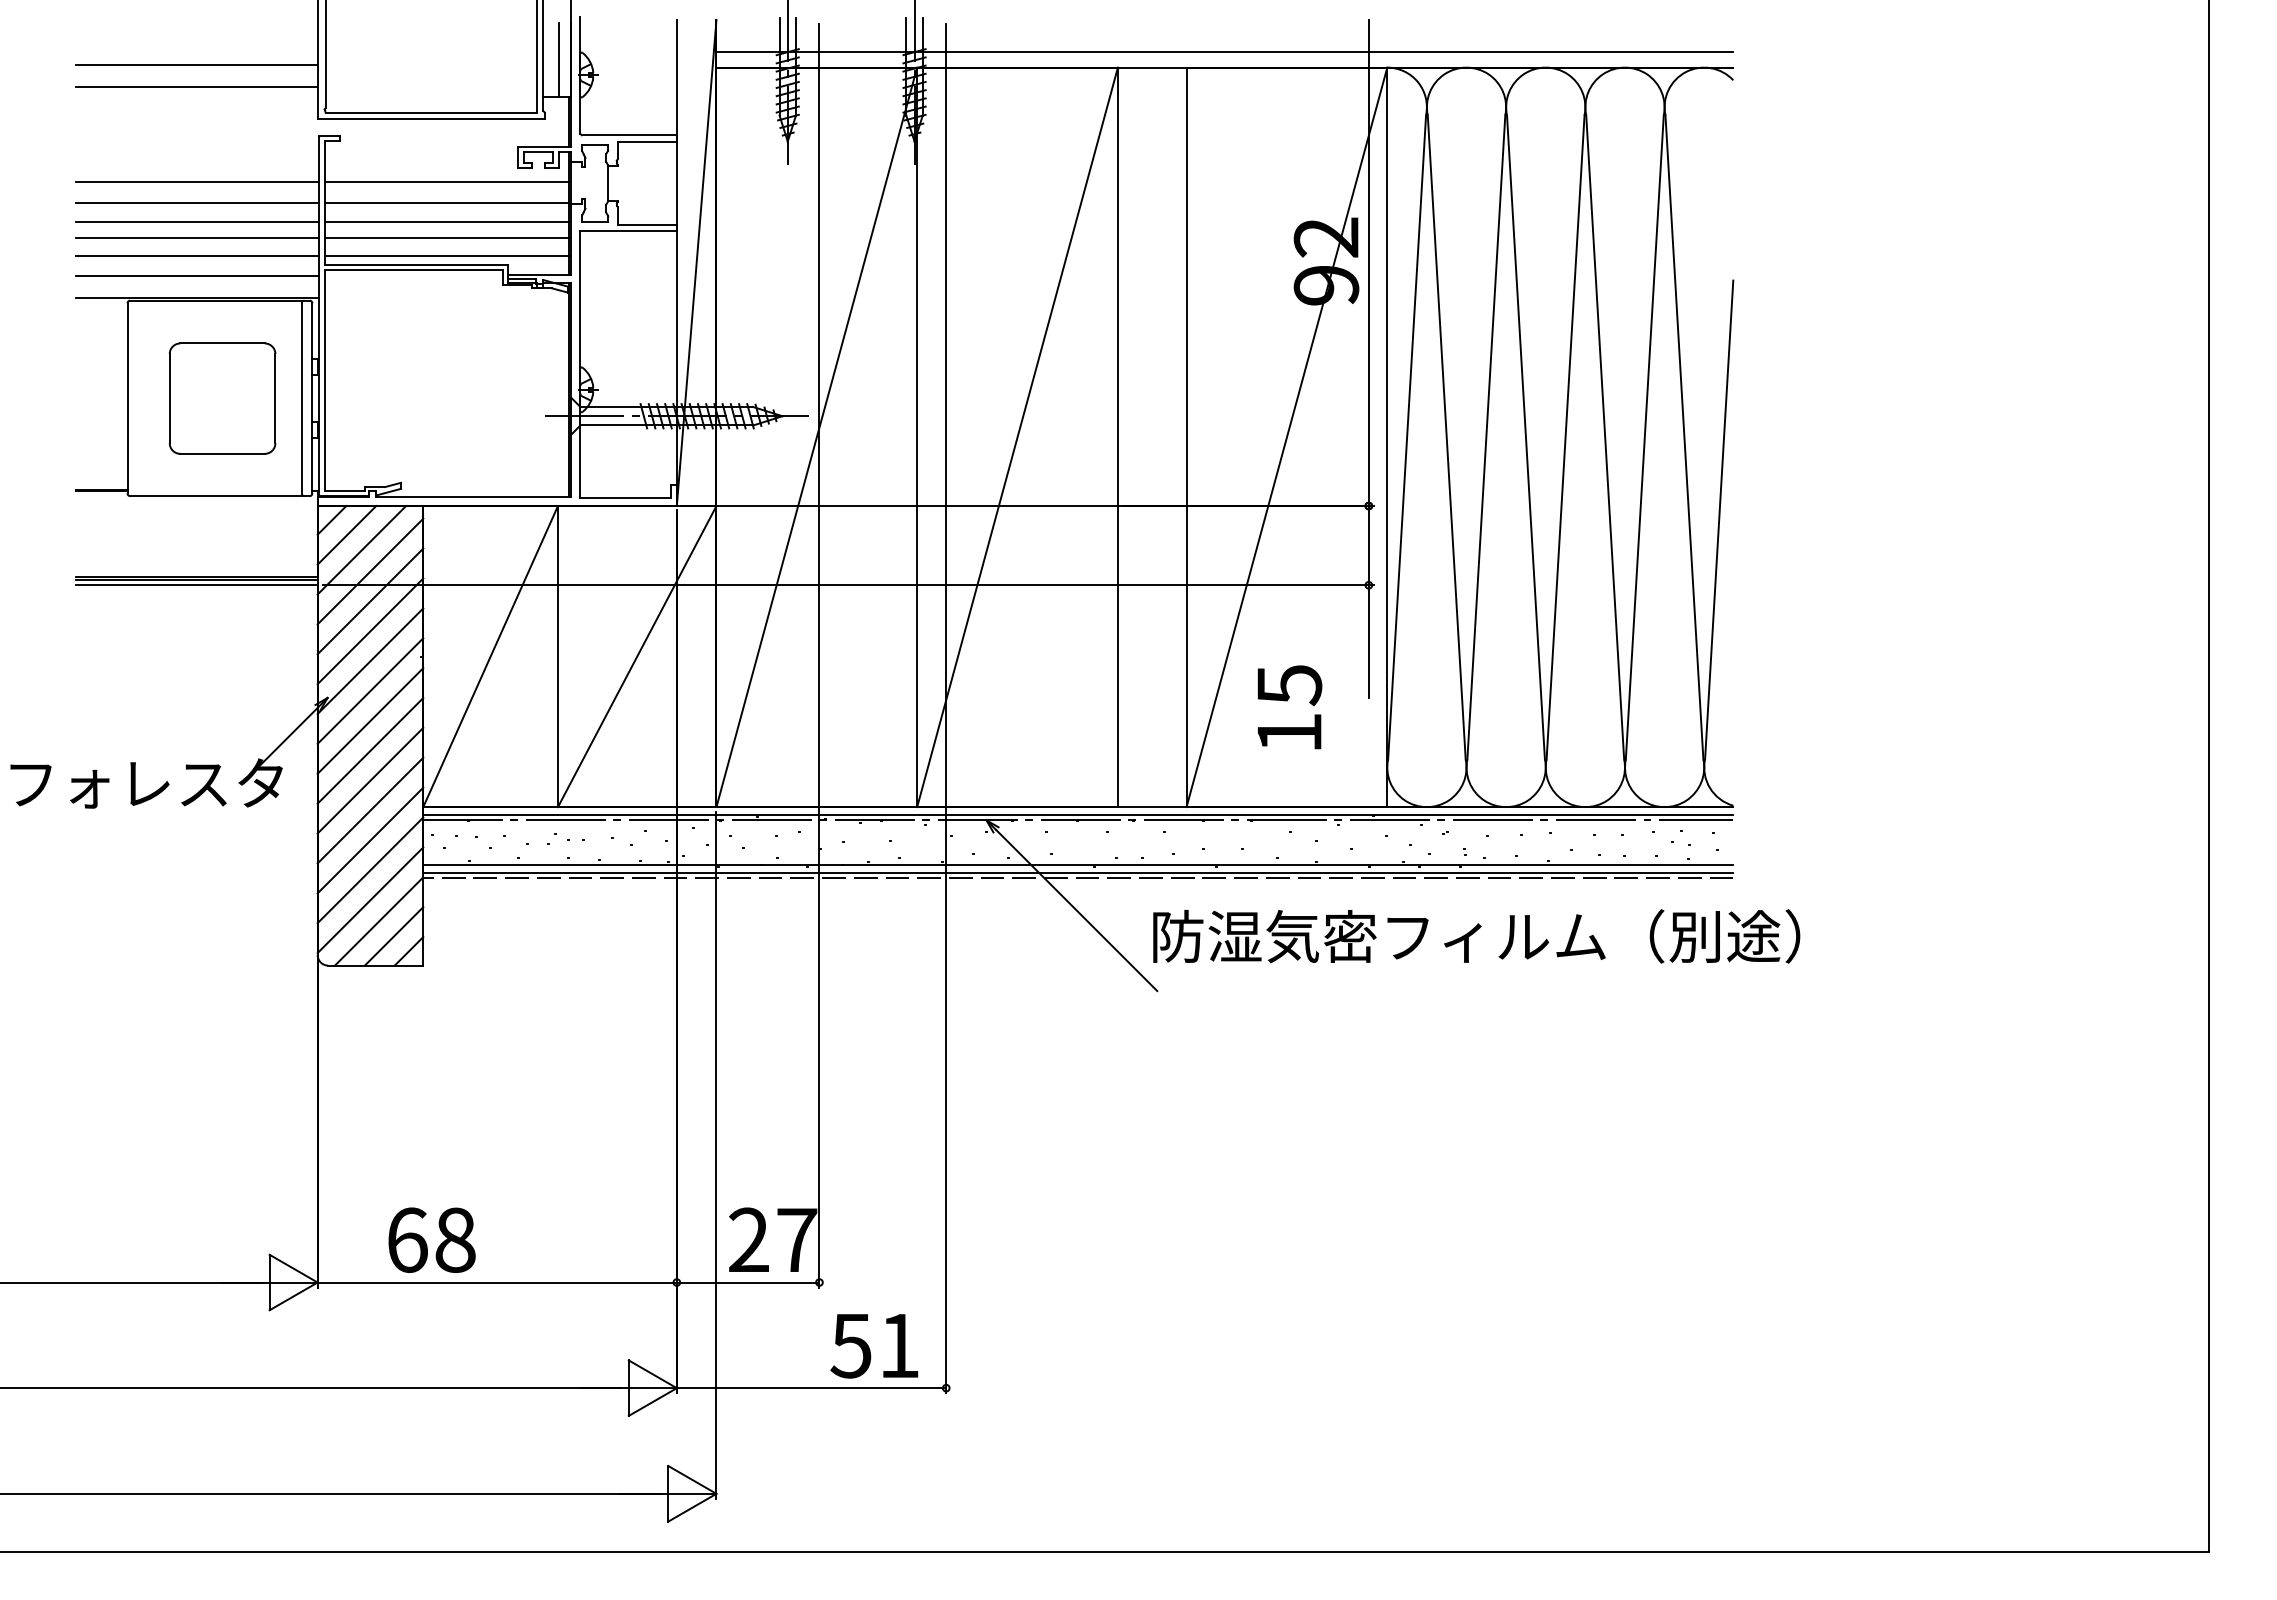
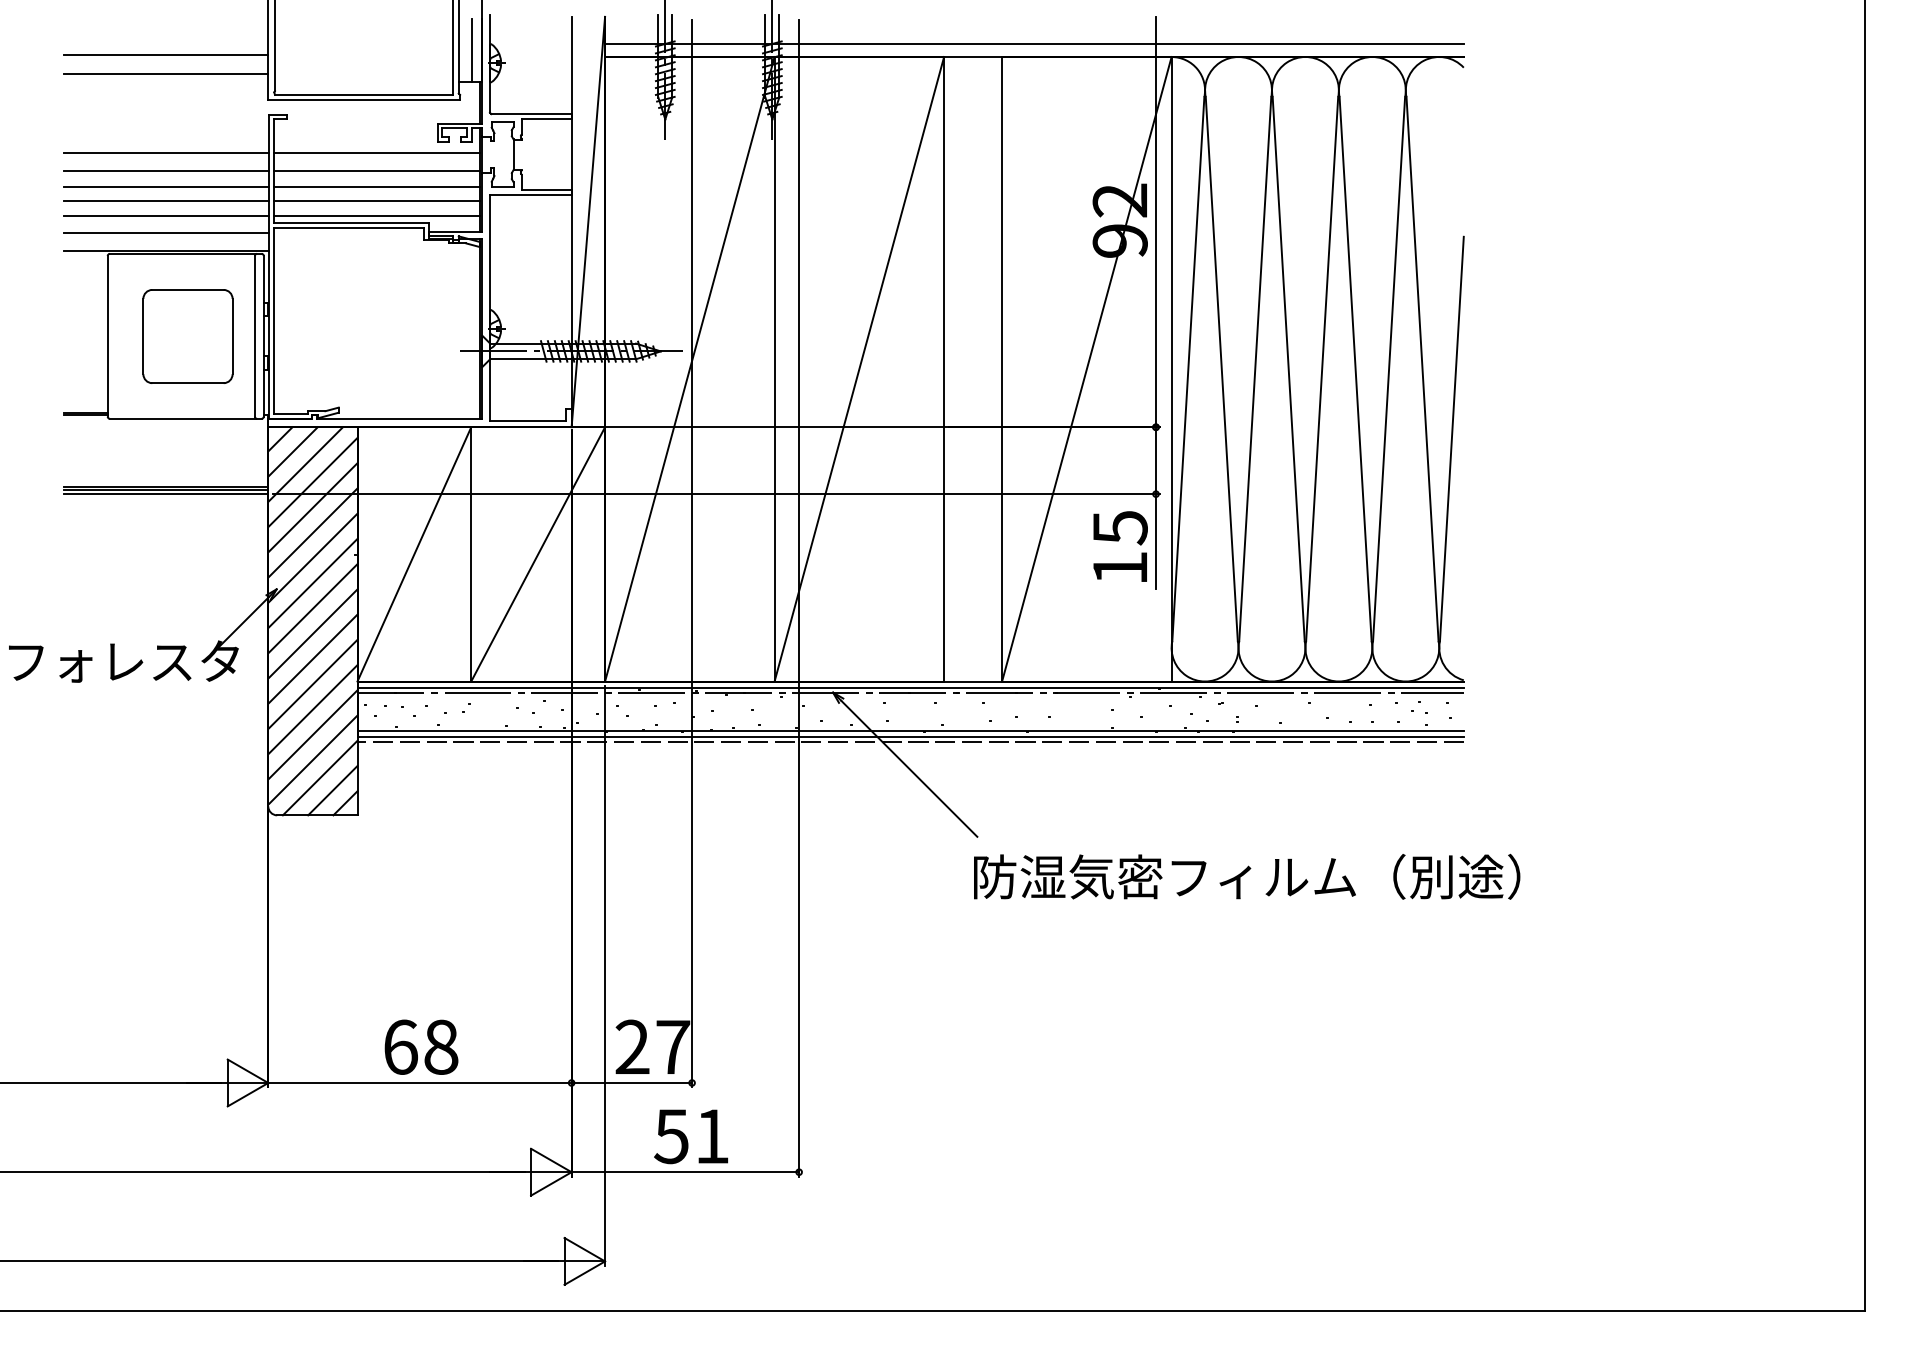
text: (1289, 707) -> (1120, 546), moved
text: (1476, 936) -> (1246, 876), moved
text: (431, 1239) -> (421, 1046), moved
text: (874, 1346) -> (691, 1137), moved

